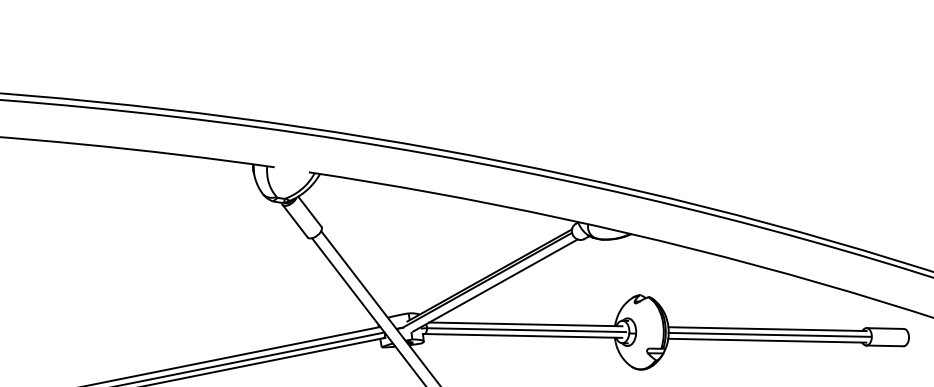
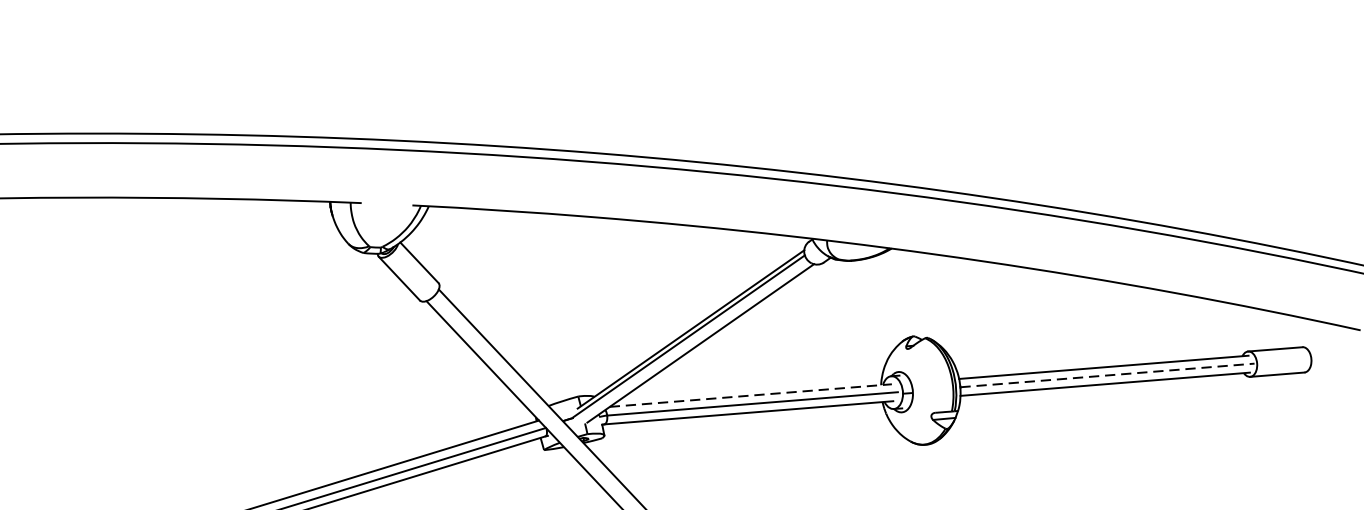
line: (525, 324) -> (750, 395), solid -> dashed
line: (769, 334) -> (1107, 374), solid -> dashed

